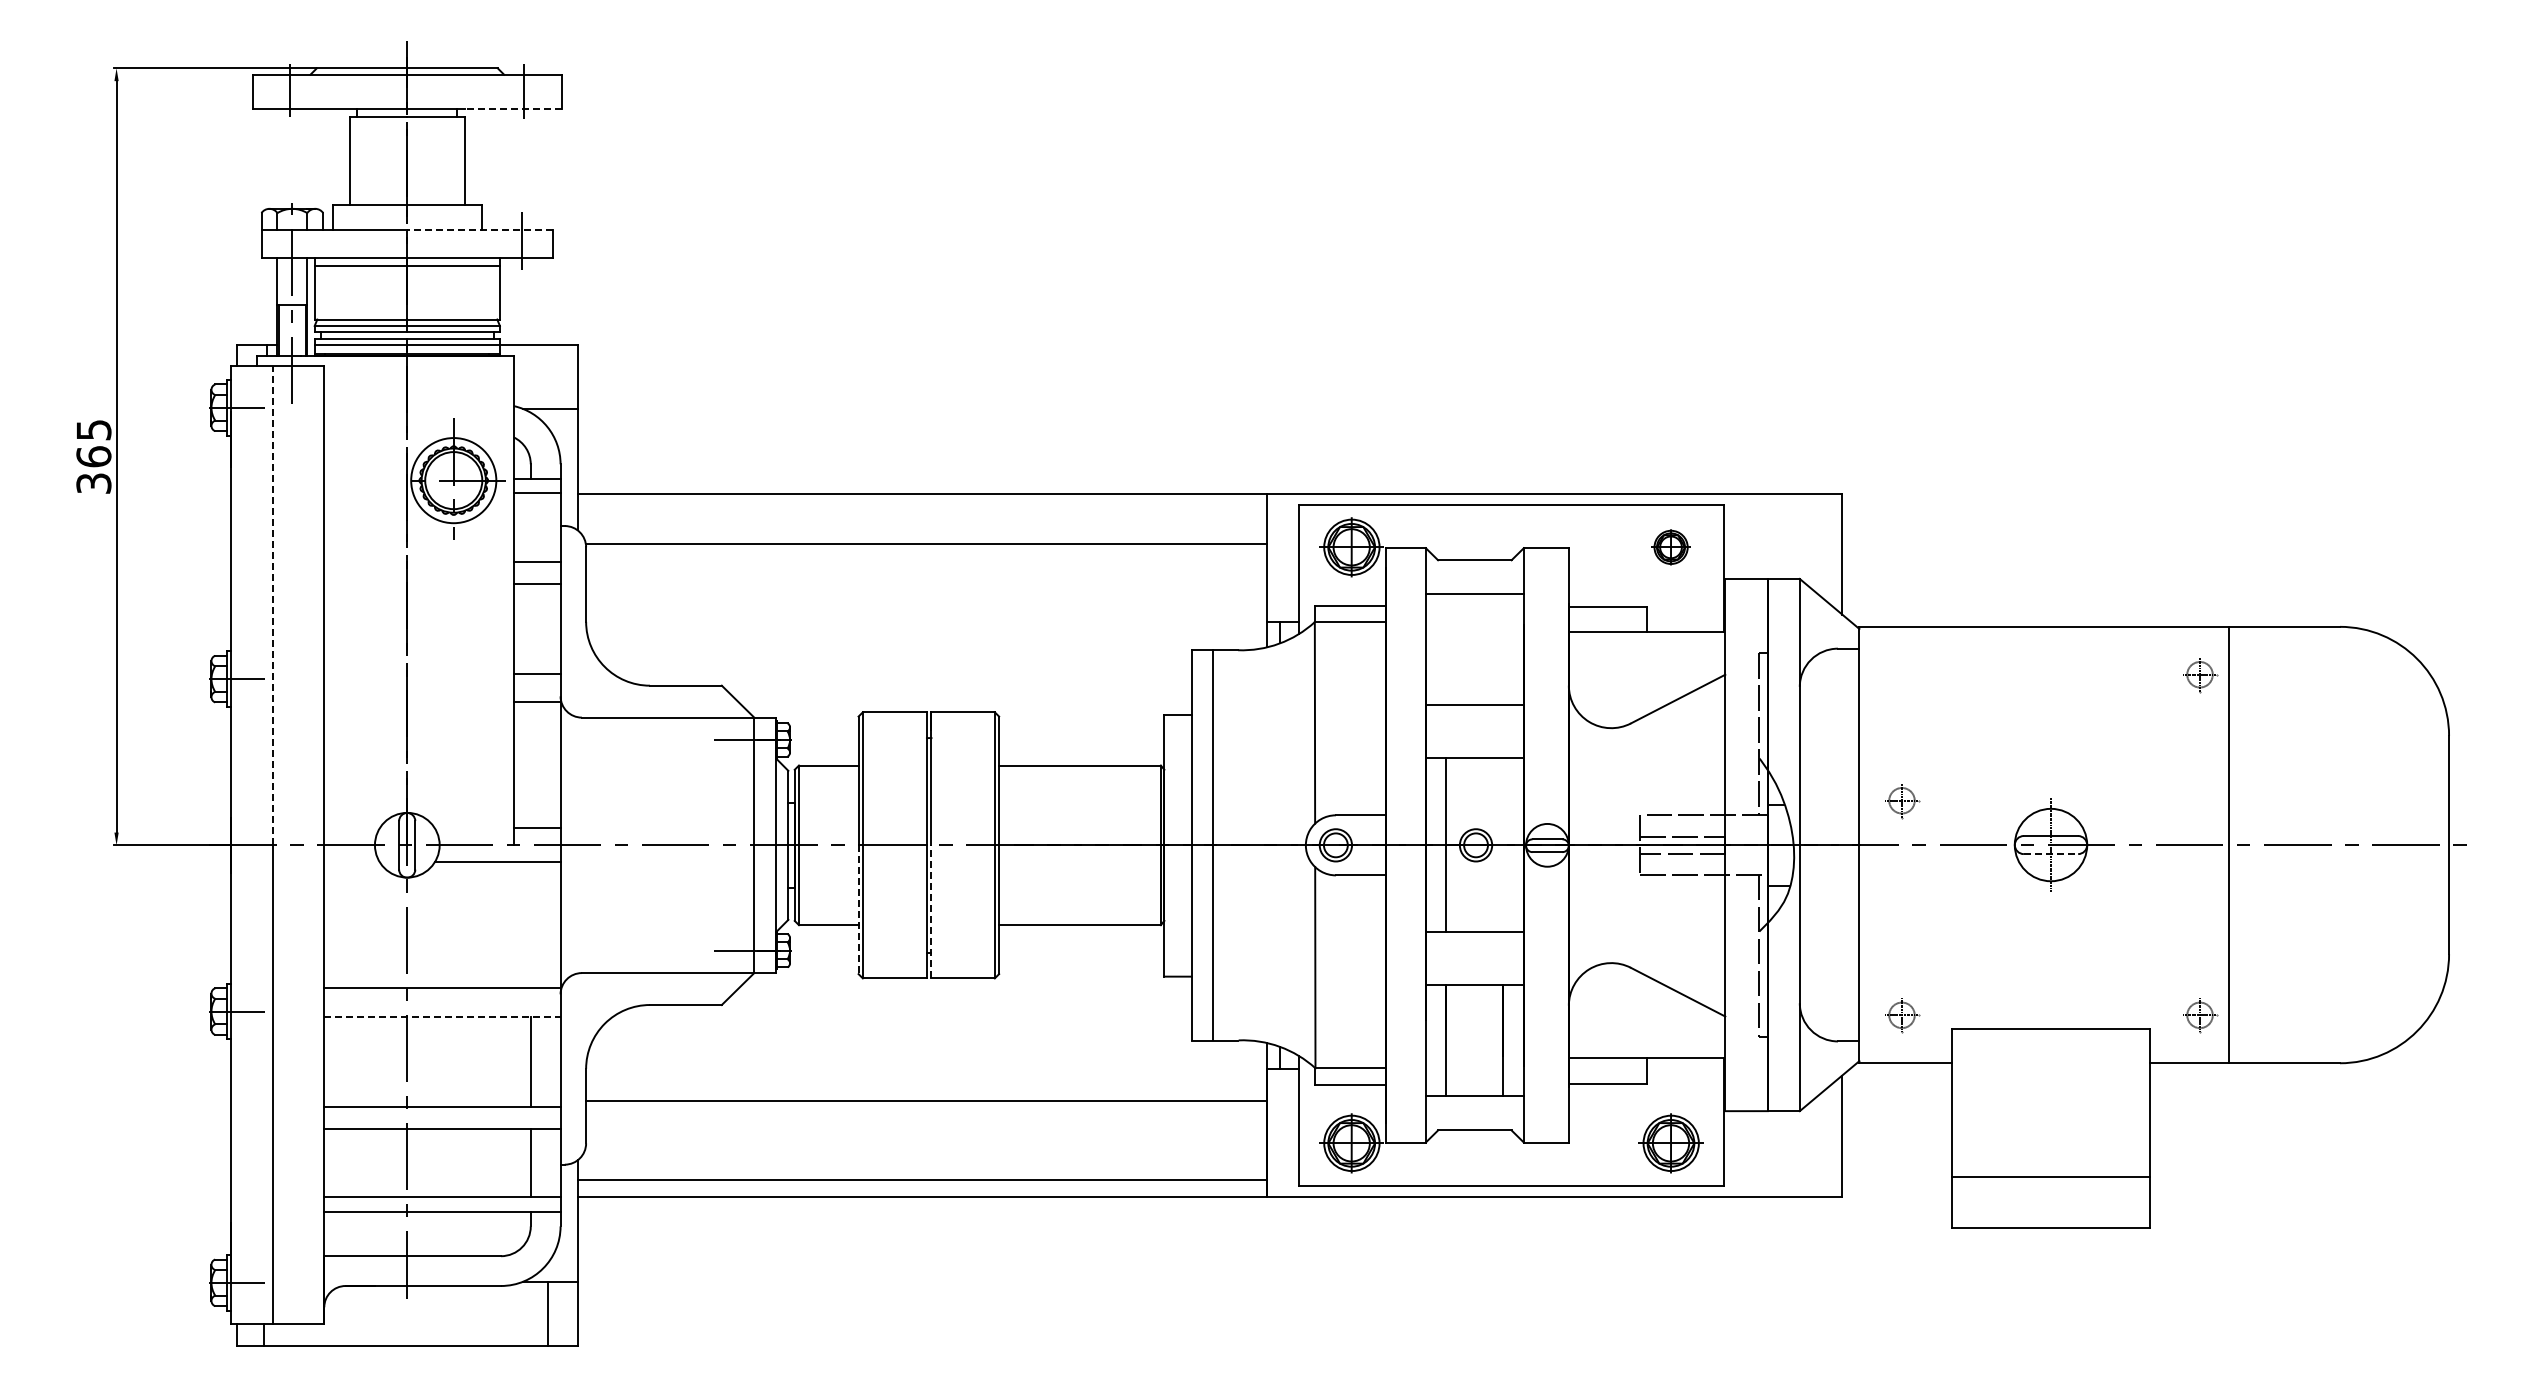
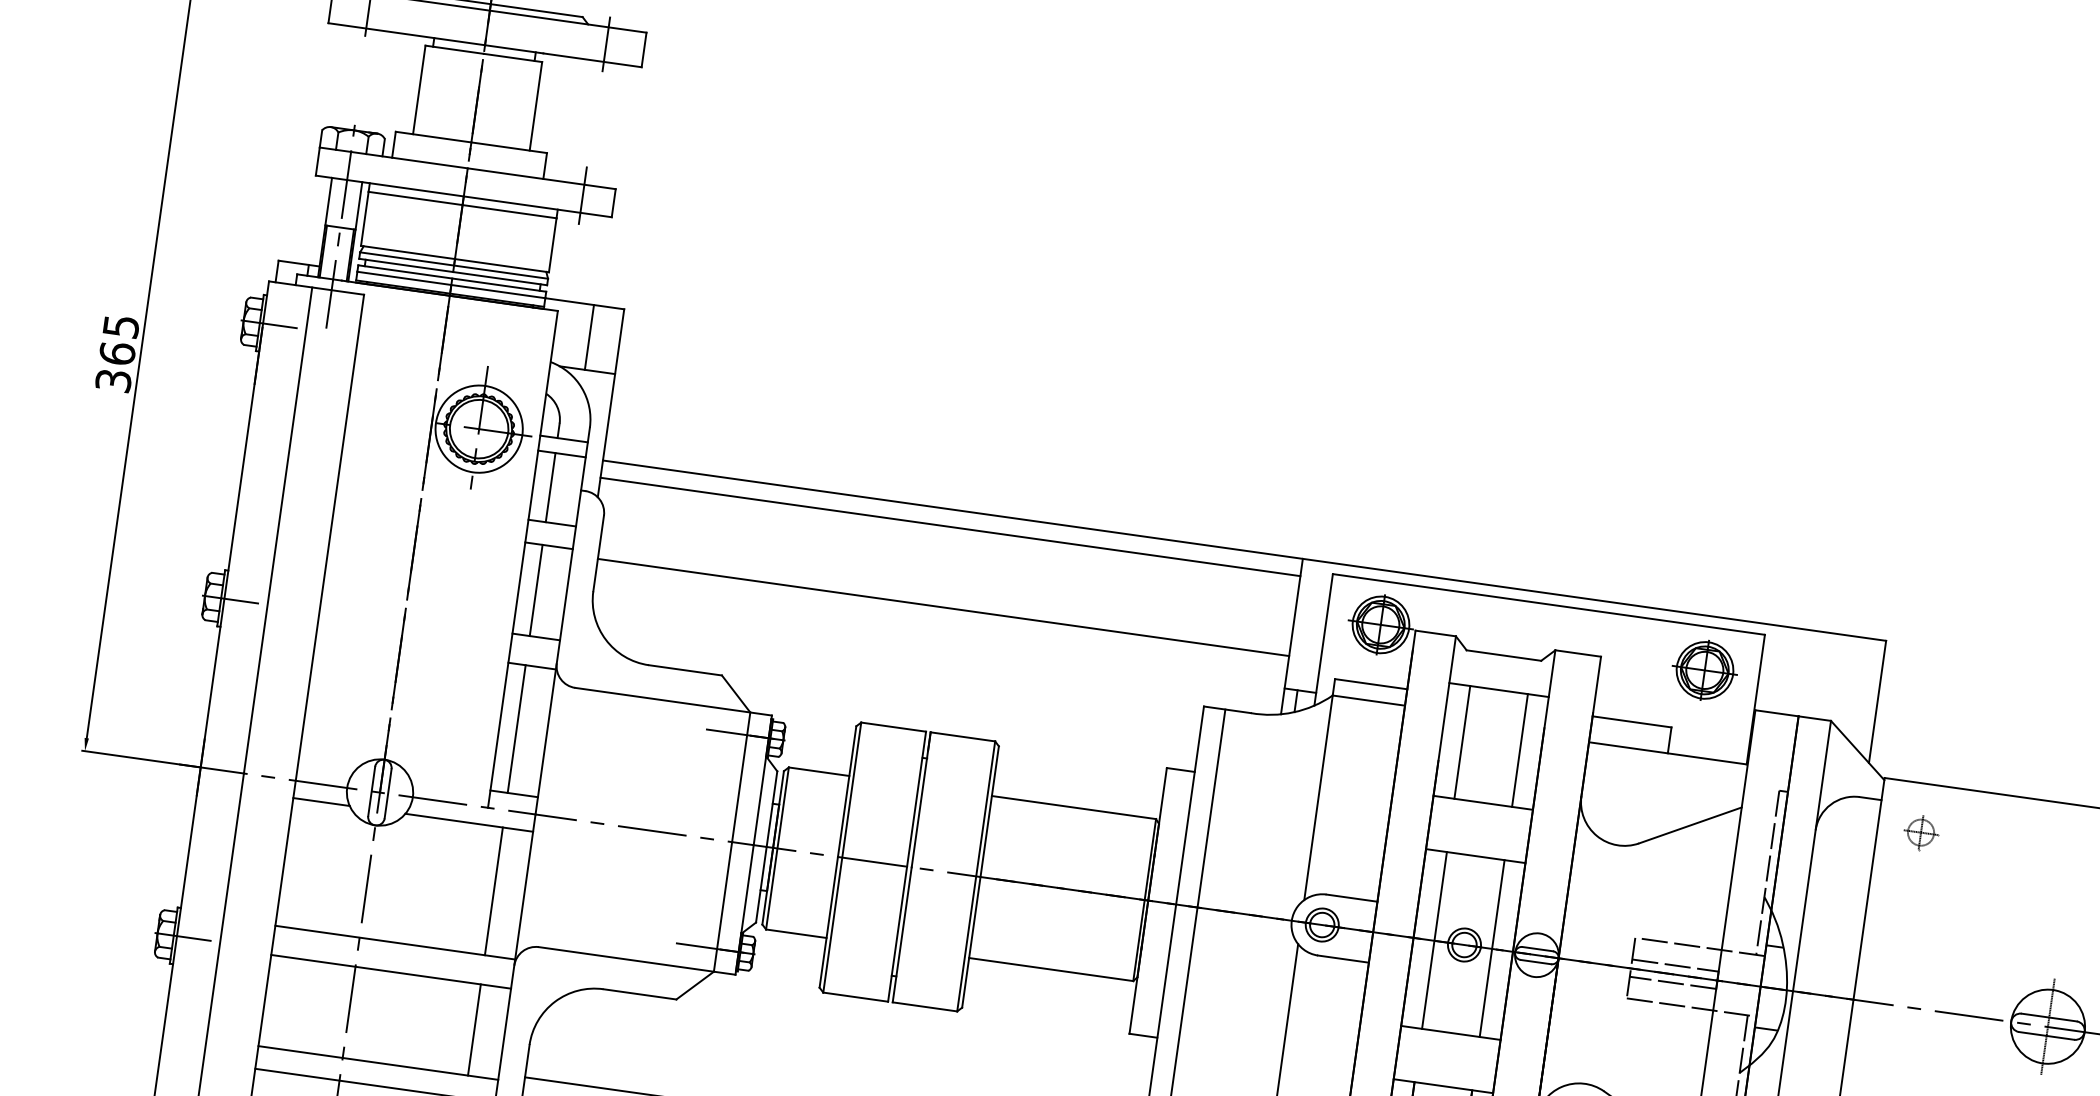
line: (512, 108) -> (591, 59), dashed -> solid
line: (480, 230) -> (541, 179), dashed -> solid
line: (547, 376) -> (589, 336), added
line: (922, 511) -> (950, 527), added
line: (530, 527) -> (550, 487), added
line: (926, 543) -> (943, 607), moved
part: (1670, 547) -> (1704, 670), size x1.67
line: (273, 605) -> (278, 530), dashed -> solid
line: (530, 628) -> (535, 590), added
line: (1446, 649) -> (1462, 742), added
line: (1503, 649) -> (1520, 750), added
line: (530, 765) -> (516, 729), added
part: (1902, 801) -> (1921, 833), moved
line: (1503, 844) -> (1492, 948), added
line: (2051, 854) -> (2047, 1036), dashed -> solid
line: (351, 862) -> (320, 802), added
line: (858, 910) -> (828, 923), dashed -> solid
line: (931, 911) -> (902, 934), dashed -> solid
line: (530, 925) -> (493, 891), added
line: (442, 1017) -> (391, 972), dashed -> solid

